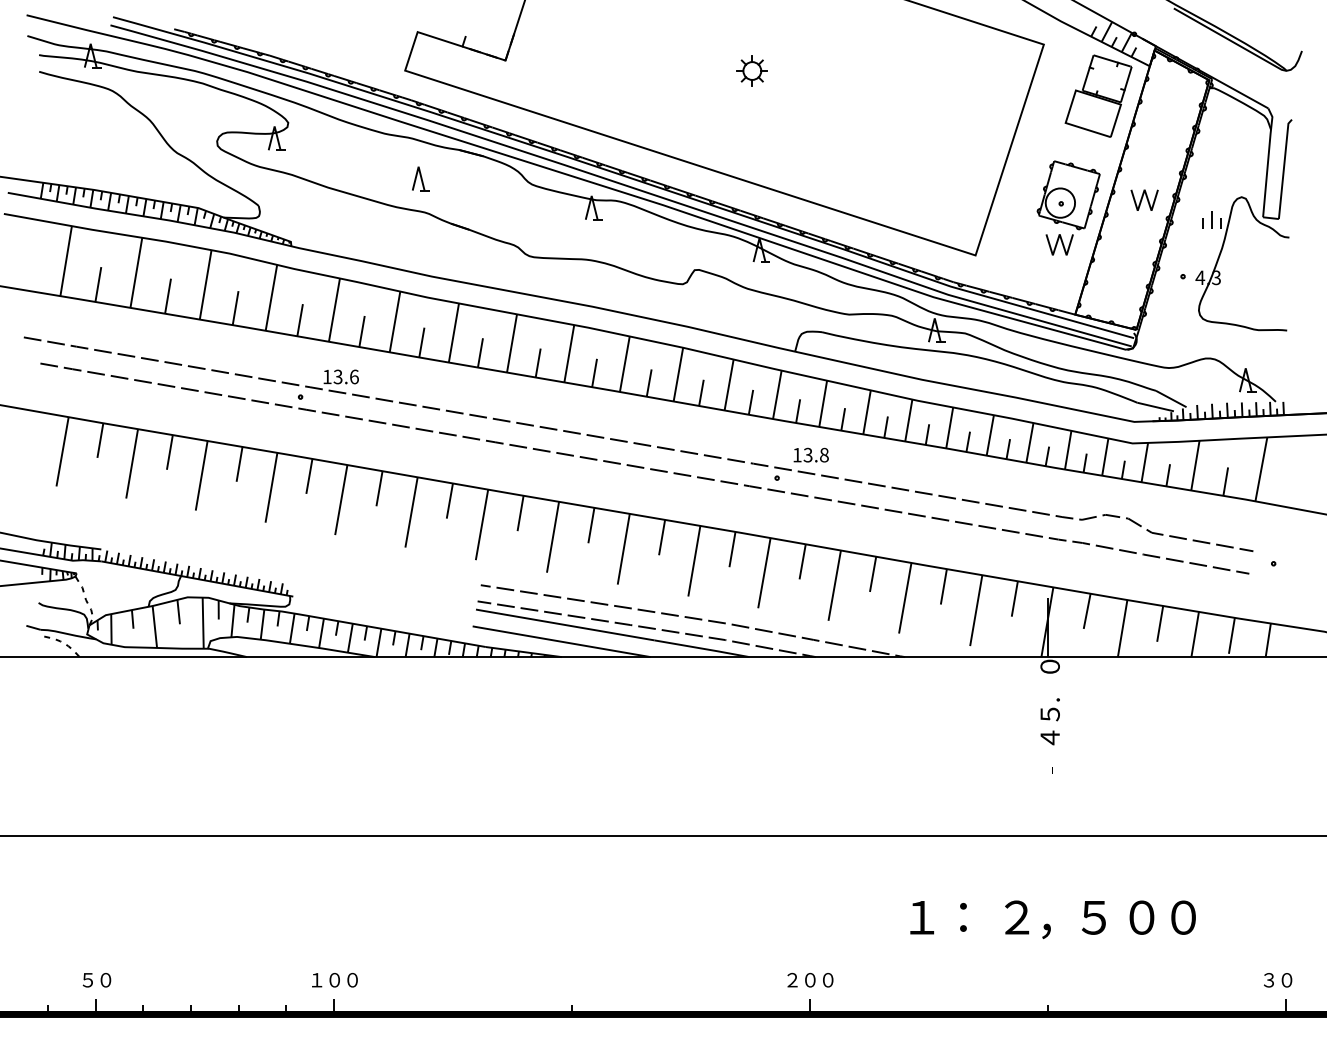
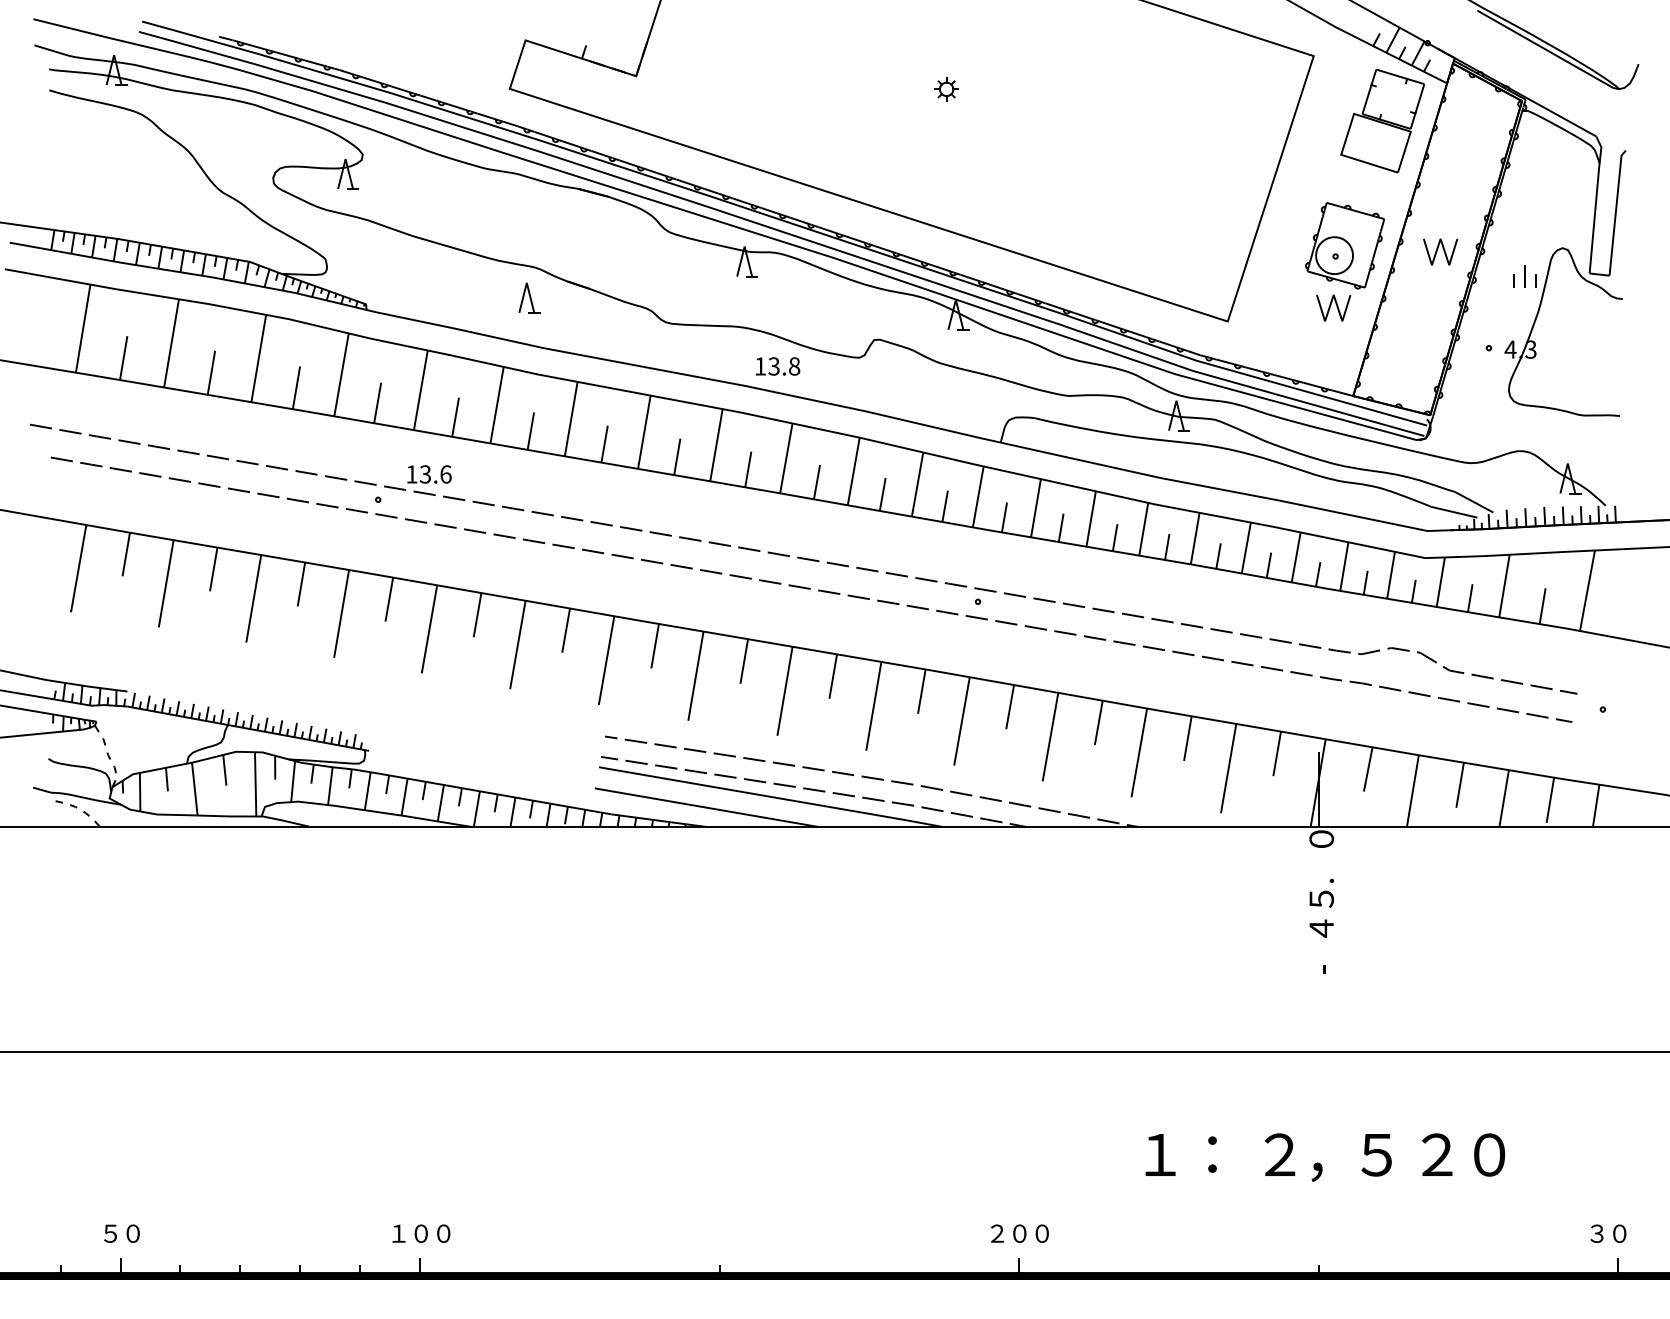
part: (751, 70) -> (945, 88), size x0.6
part: (420, 178) -> (529, 297), moved
text: (810, 454) -> (777, 365), moved
text: (1141, 917) -> (1436, 1154), ０ -> ２

